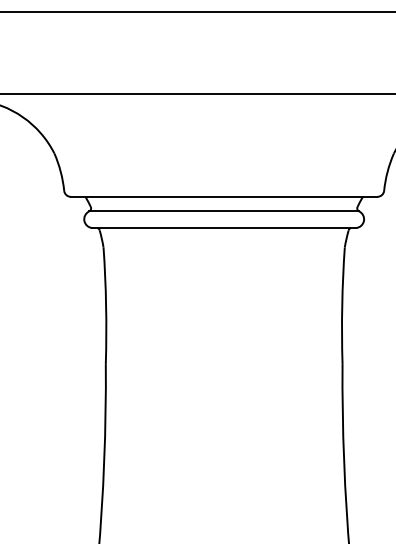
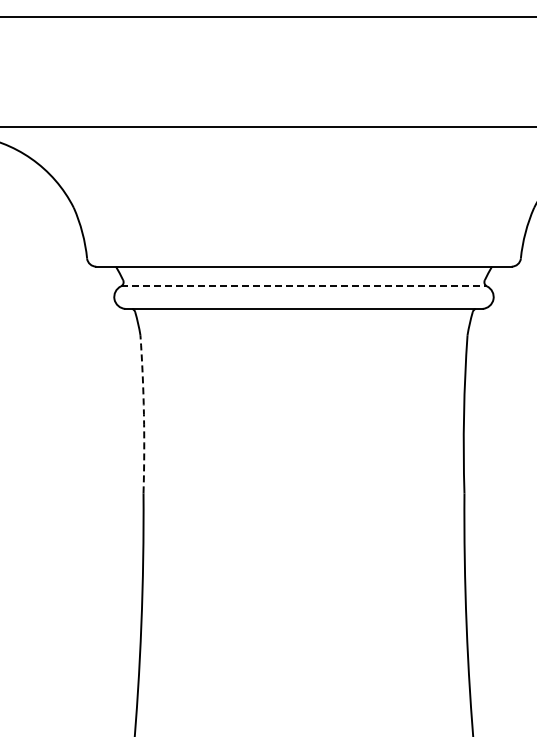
line: (223, 211) -> (303, 286), solid -> dashed
arc: (105, 305) -> (143, 414), solid -> dashed

